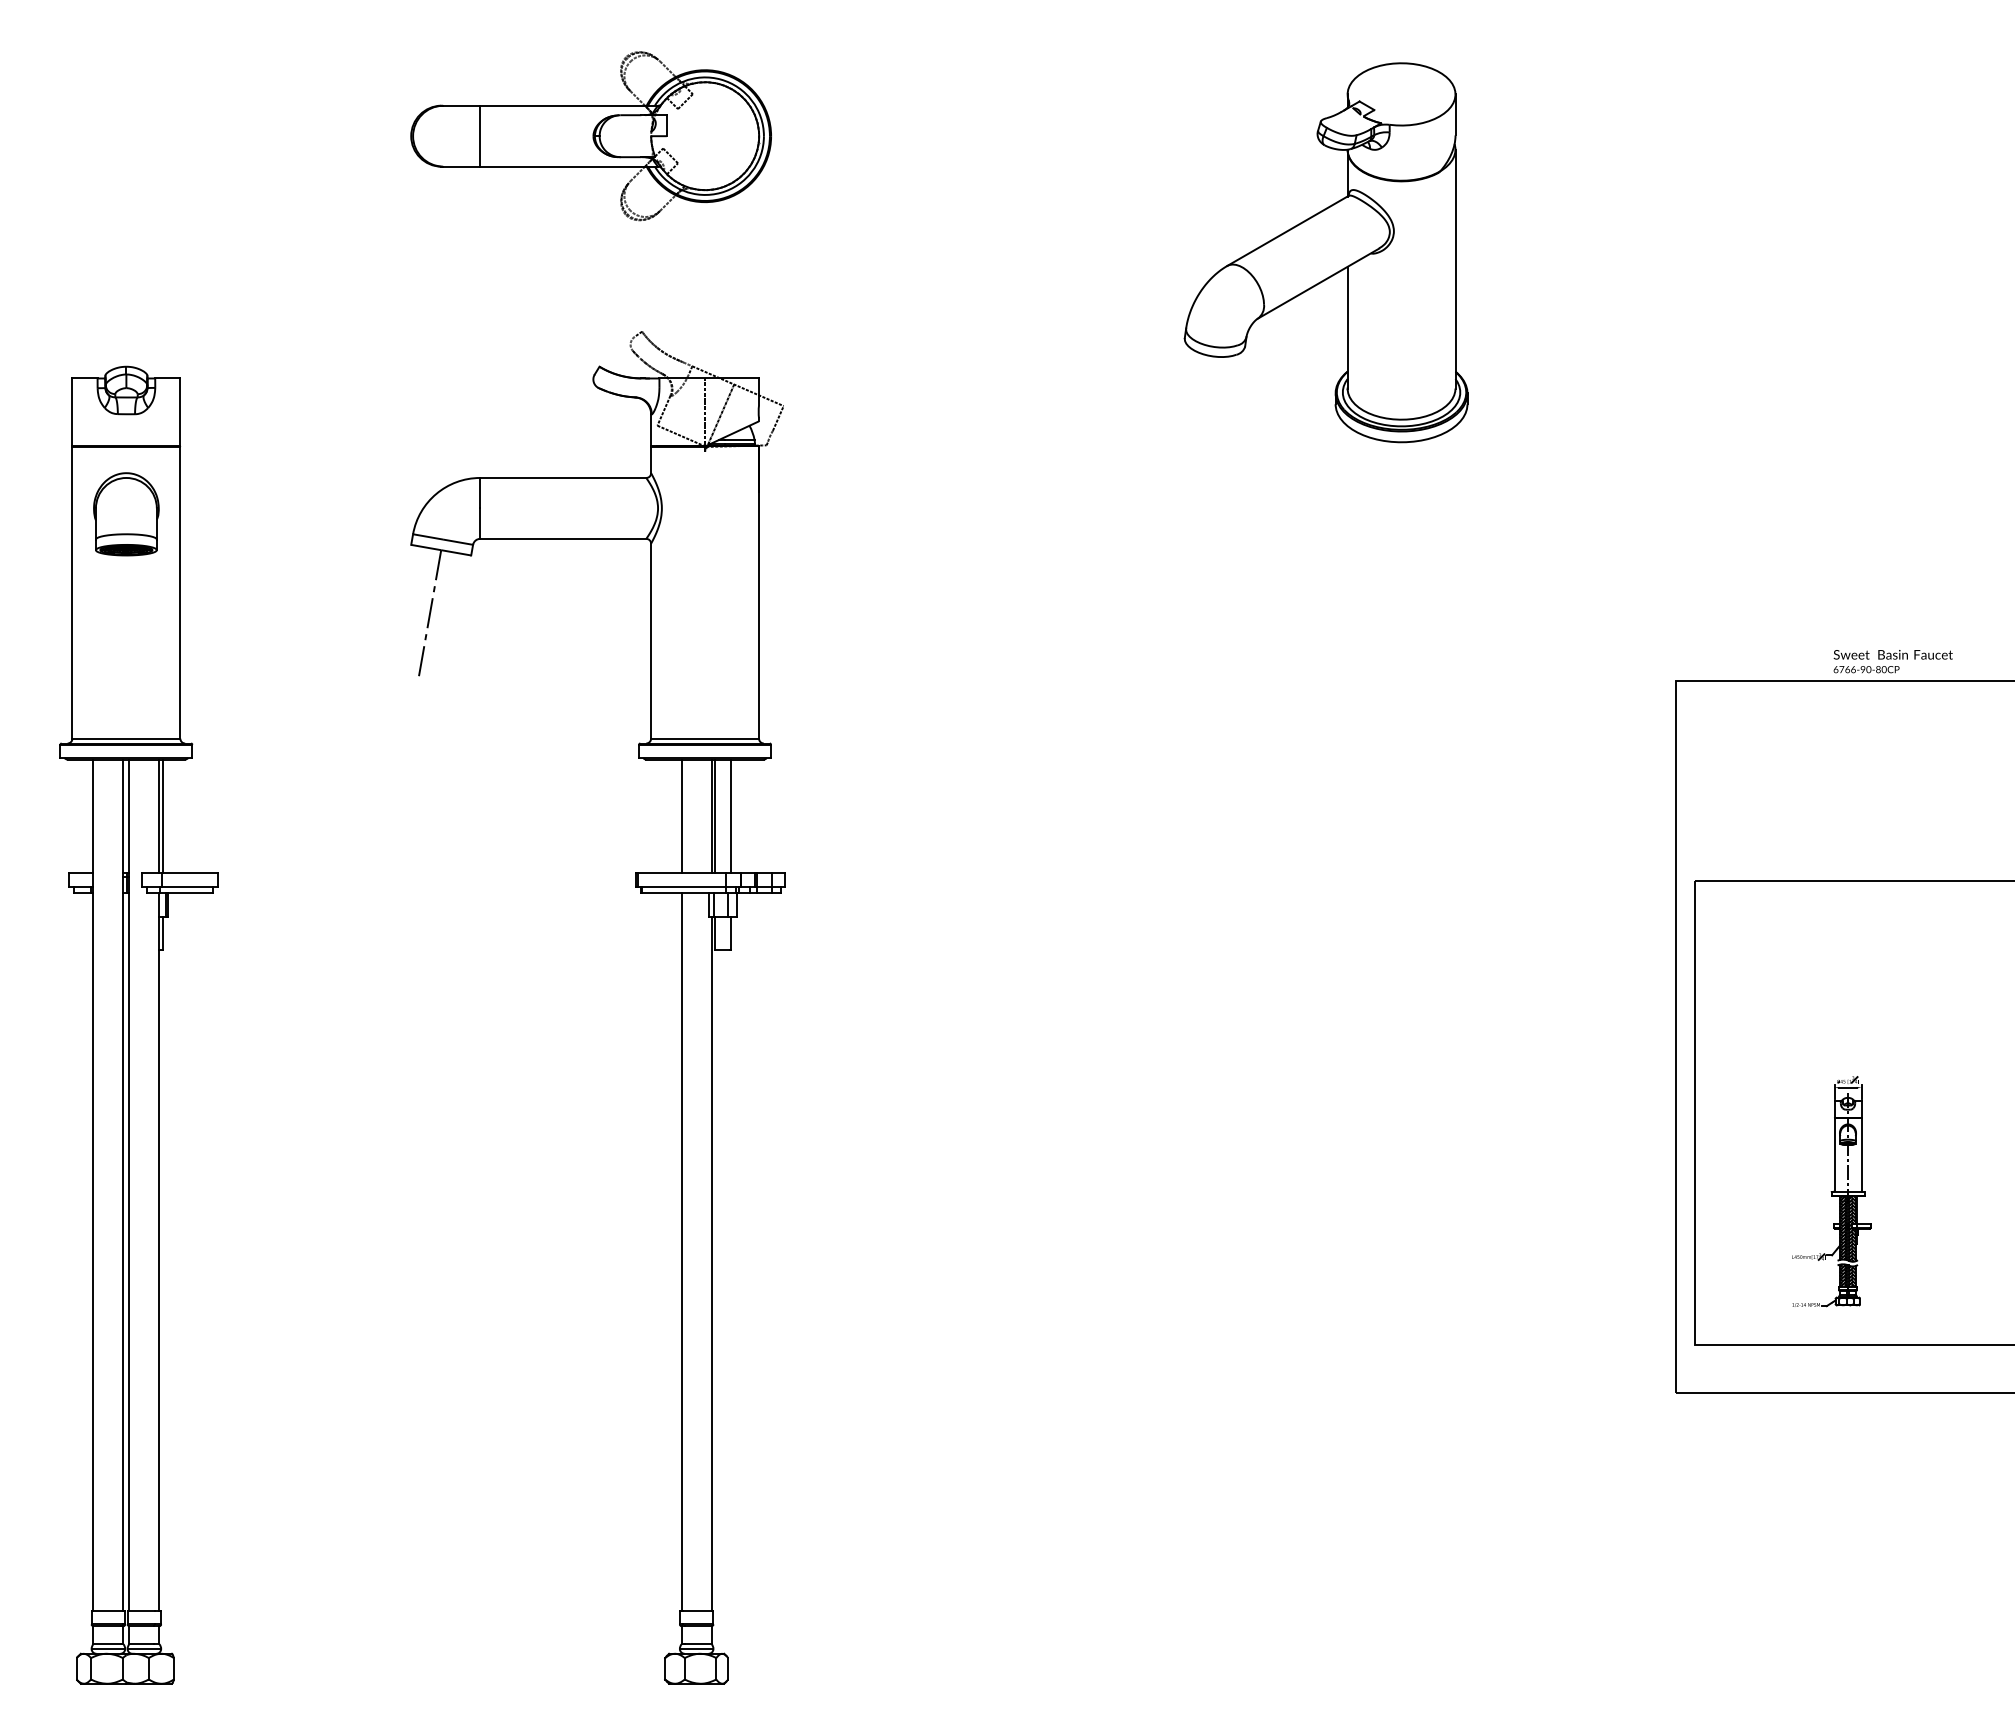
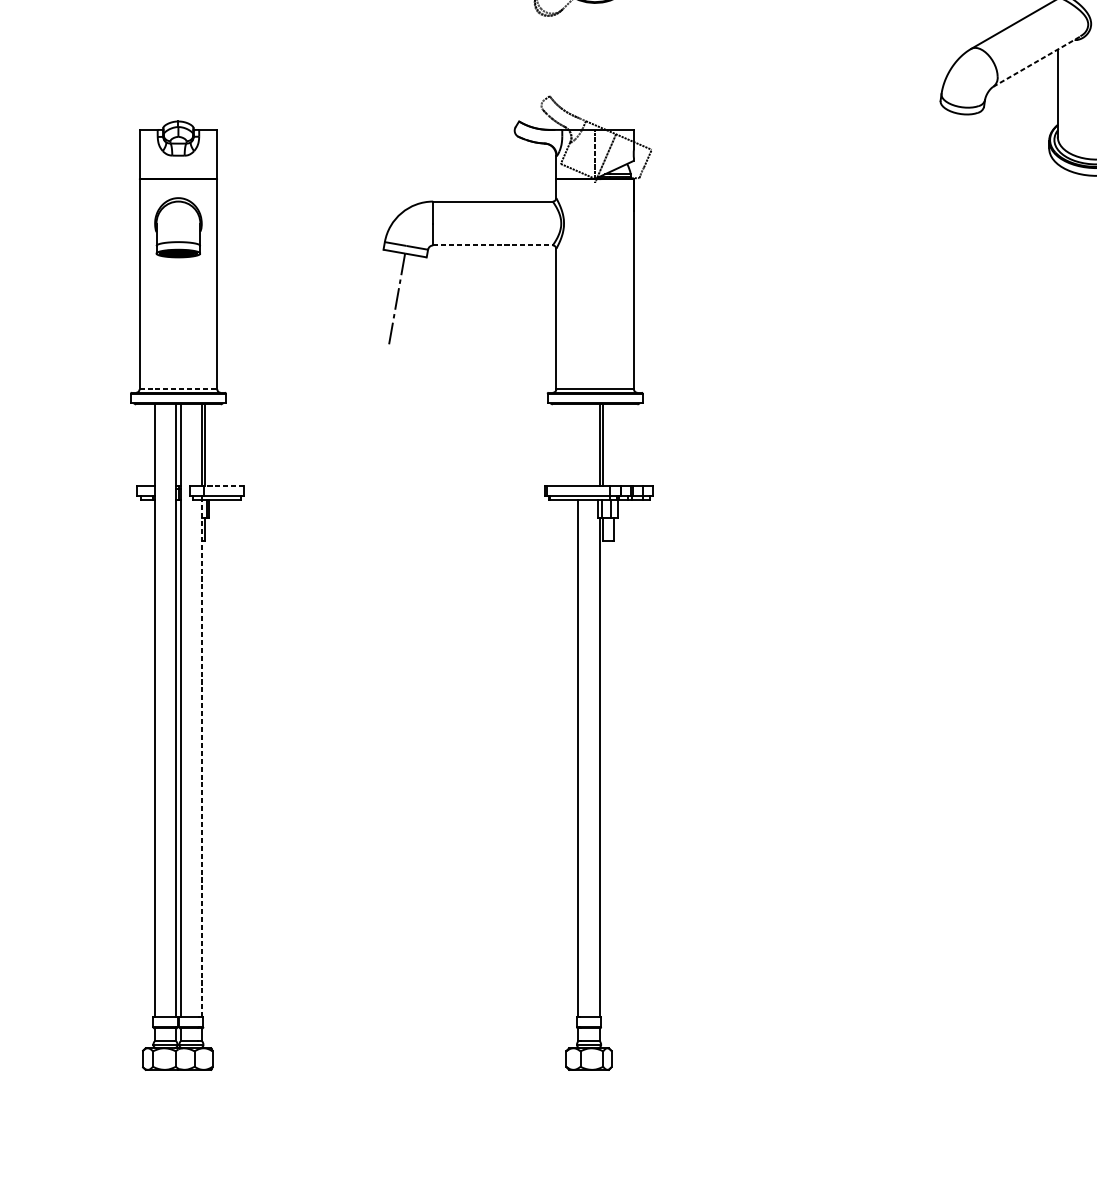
line: (1318, 283) -> (1036, 61), solid -> dashed
line: (563, 538) -> (493, 245), solid -> dashed
line: (126, 738) -> (178, 389), solid -> dashed
line: (681, 815) -> (578, 444), removed
line: (730, 815) -> (613, 444), removed
line: (189, 872) -> (223, 485), solid -> dashed
line: (159, 1251) -> (202, 758), solid -> dashed

